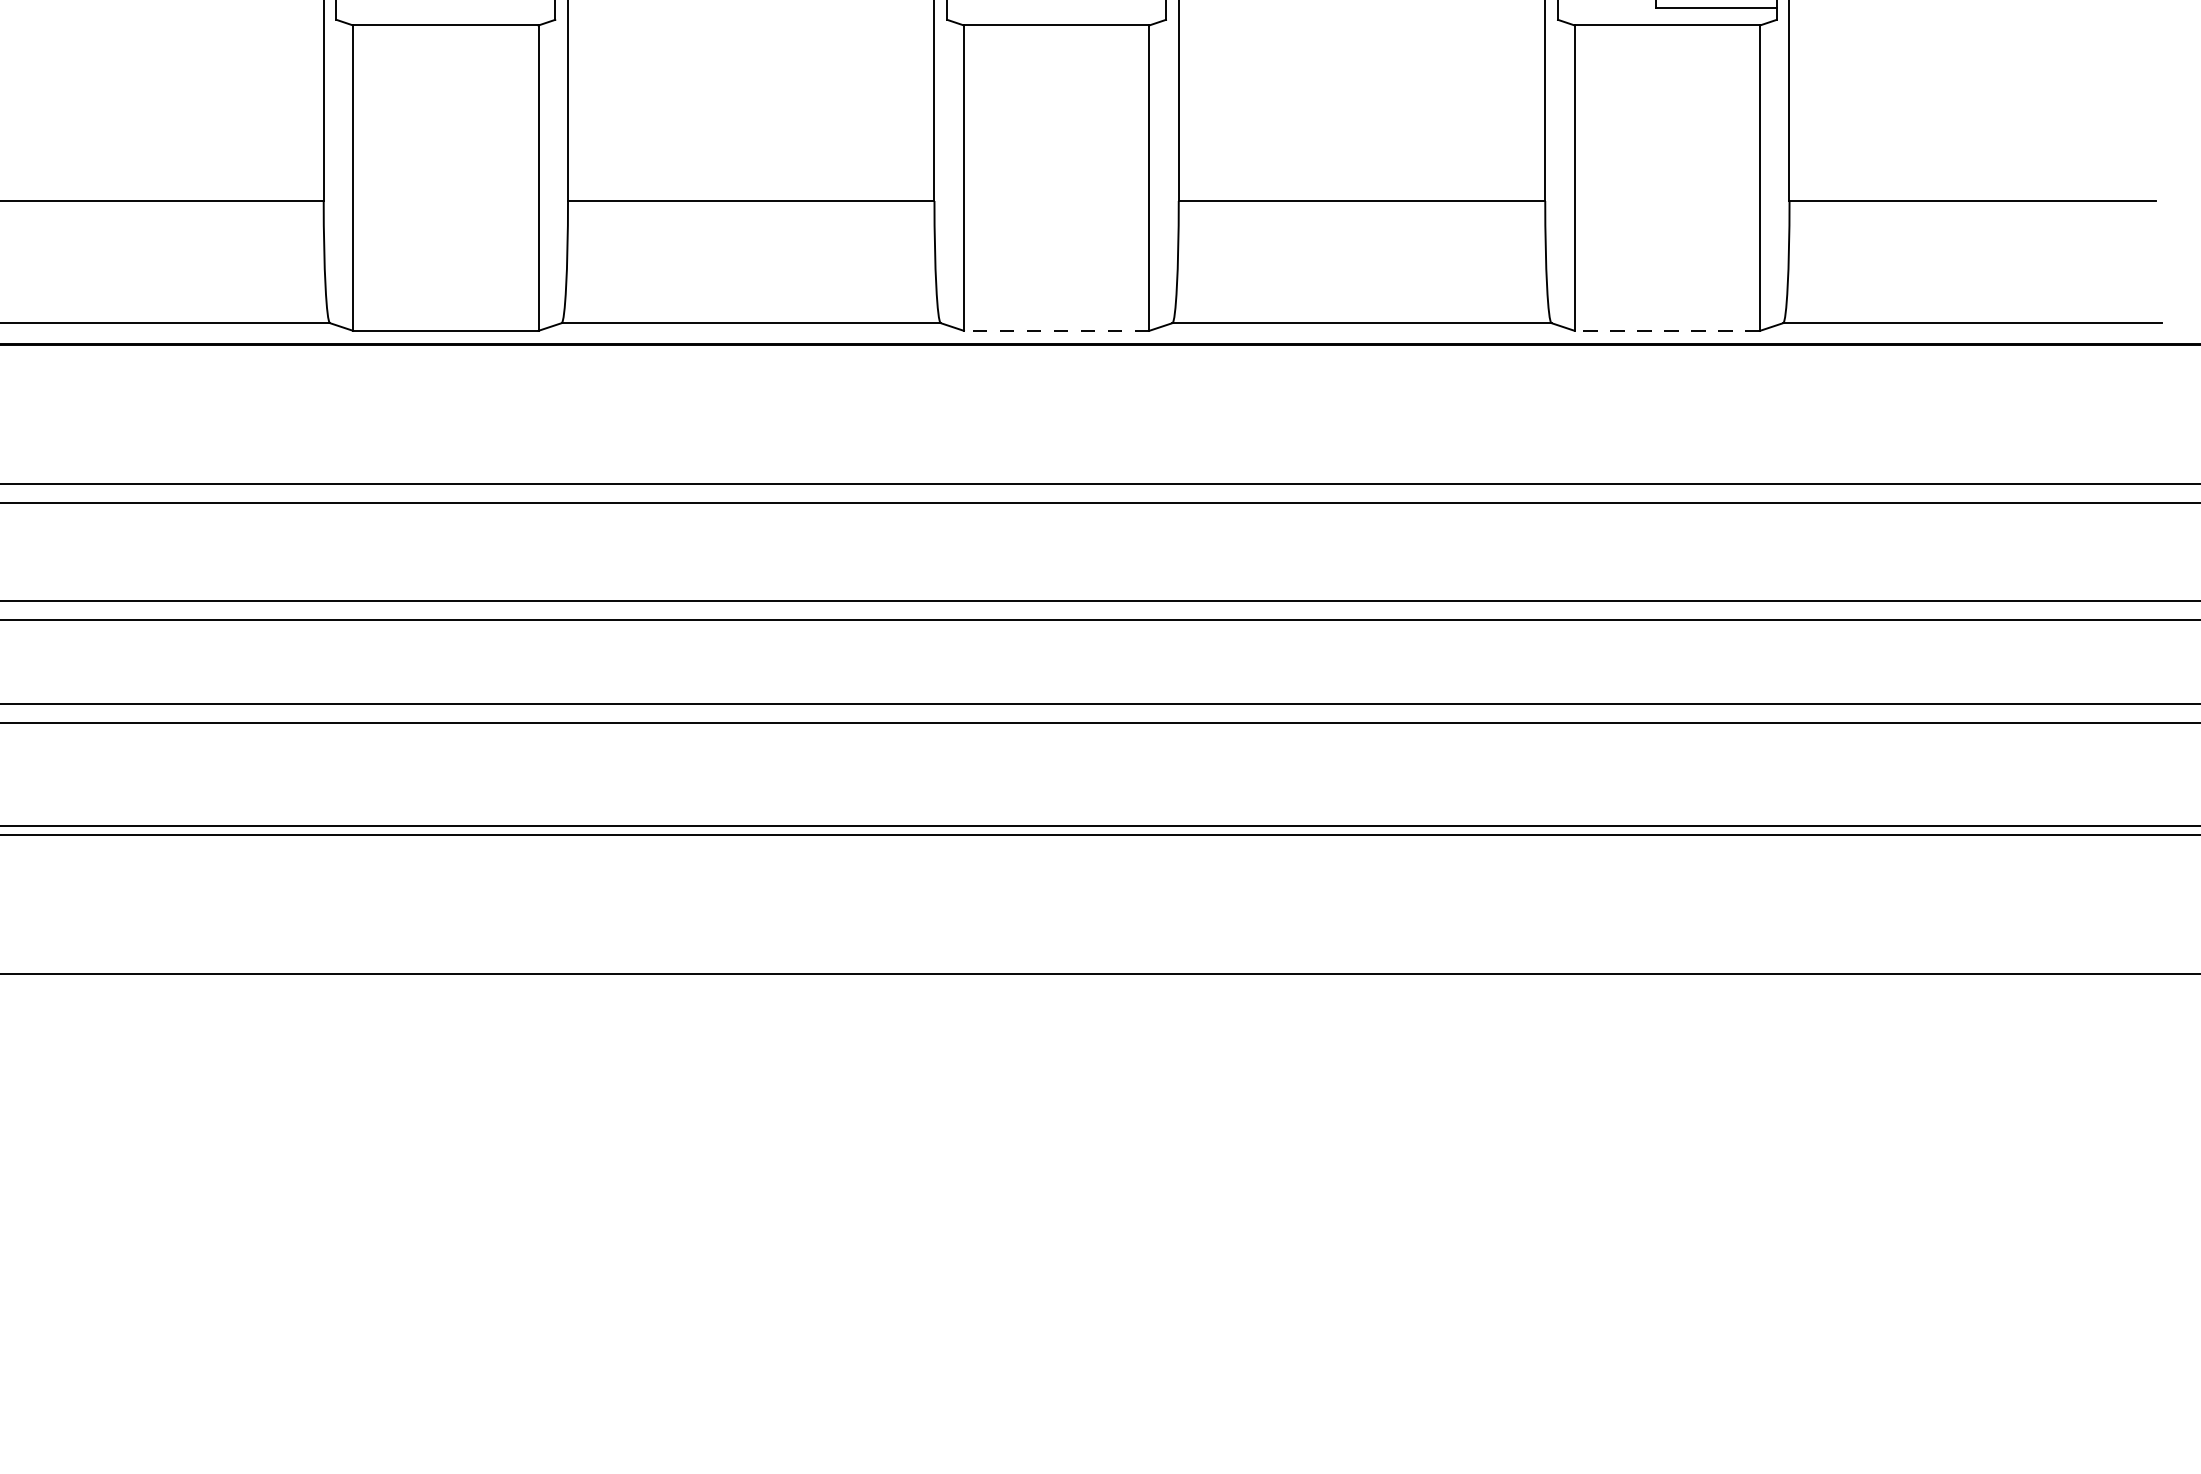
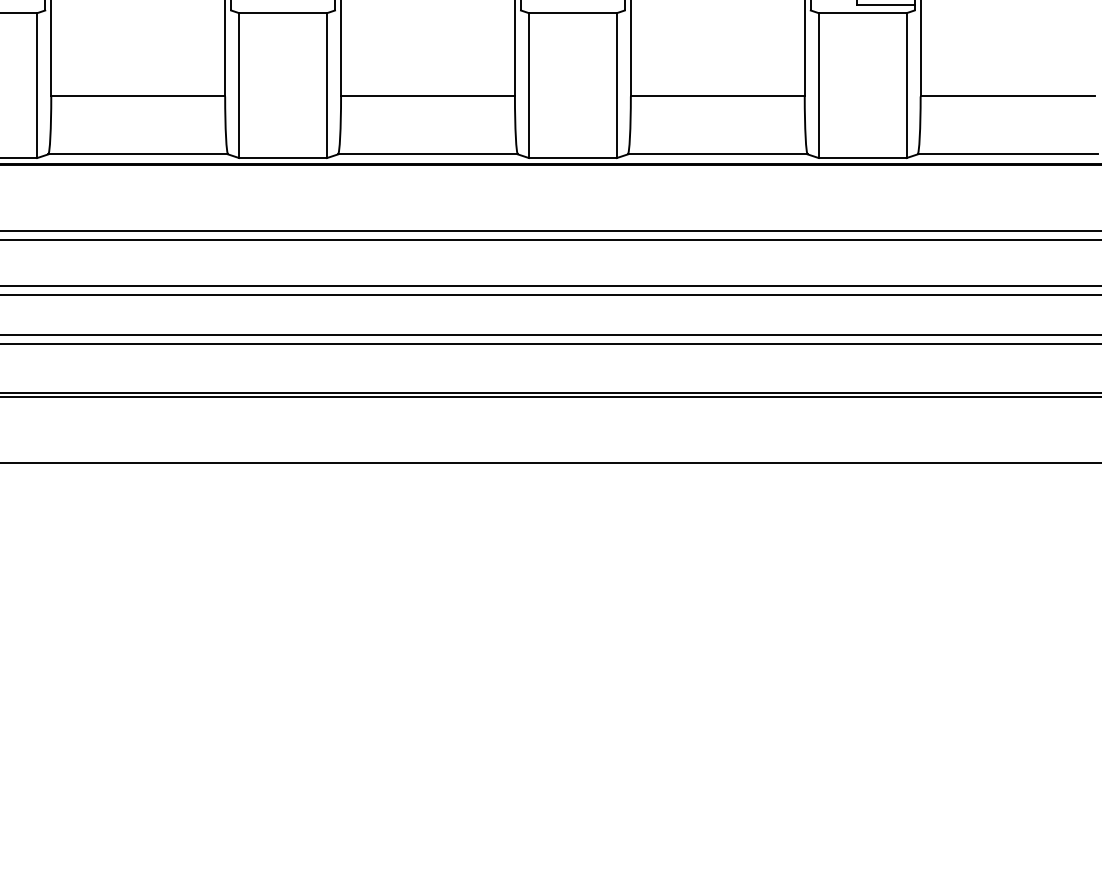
line: (1055, 331) -> (572, 158), dashed -> solid
line: (1666, 331) -> (862, 158), dashed -> solid

